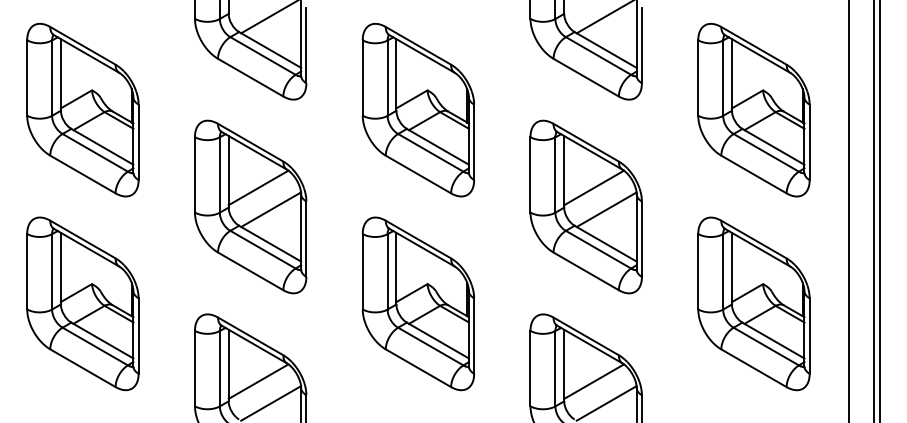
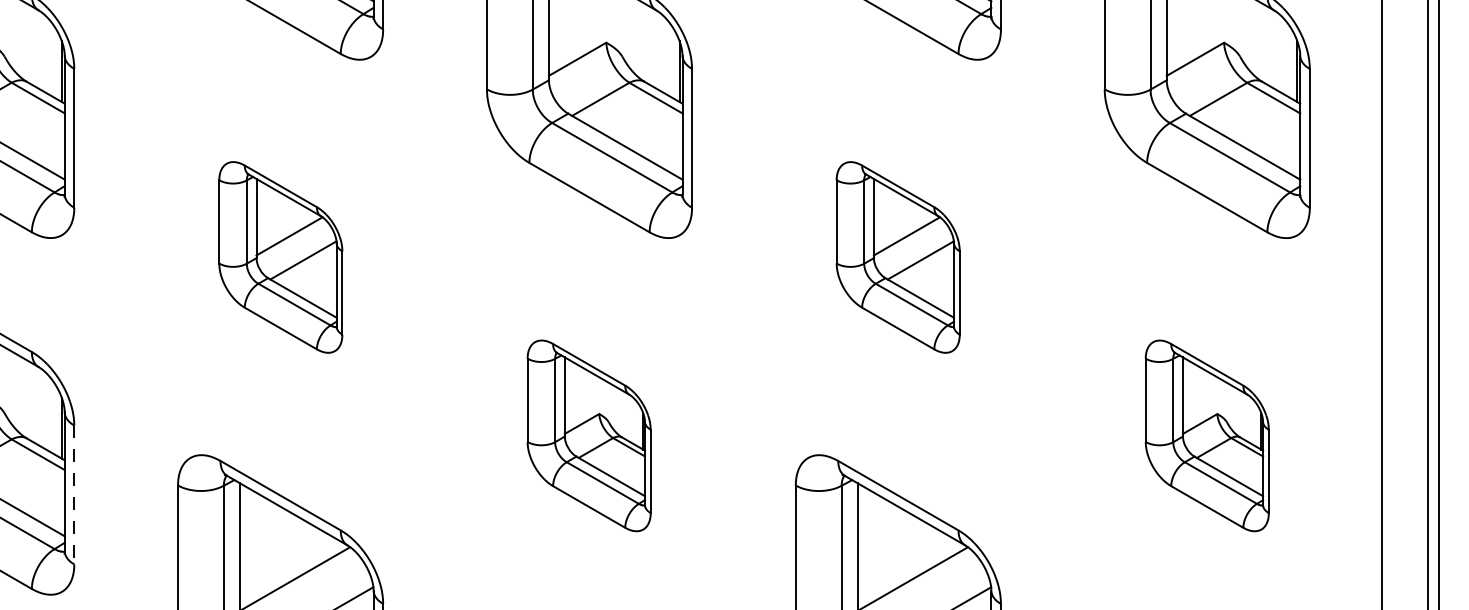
part: (250, 206) -> (280, 256), size x0.6
part: (585, 206) -> (897, 256), size x0.6
part: (417, 303) -> (587, 435), size x0.6
part: (753, 303) -> (1206, 435), size x0.6
line: (138, 336) -> (74, 495), solid -> dashed

